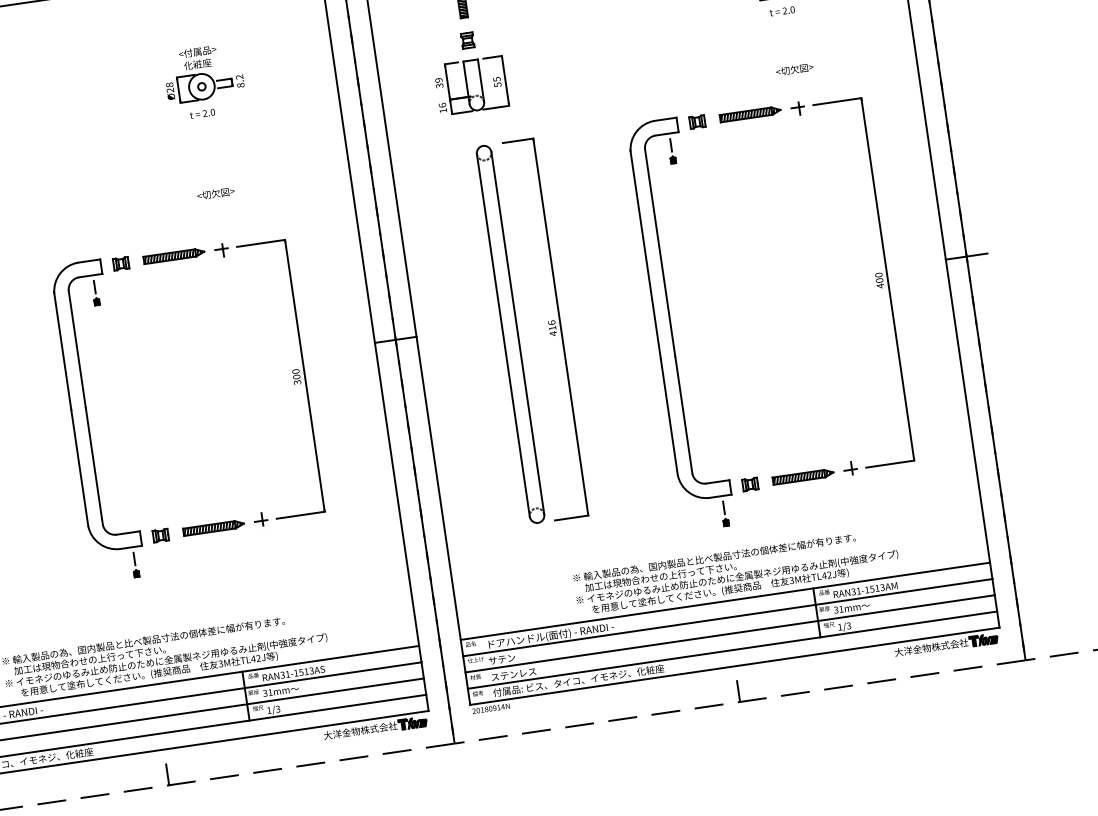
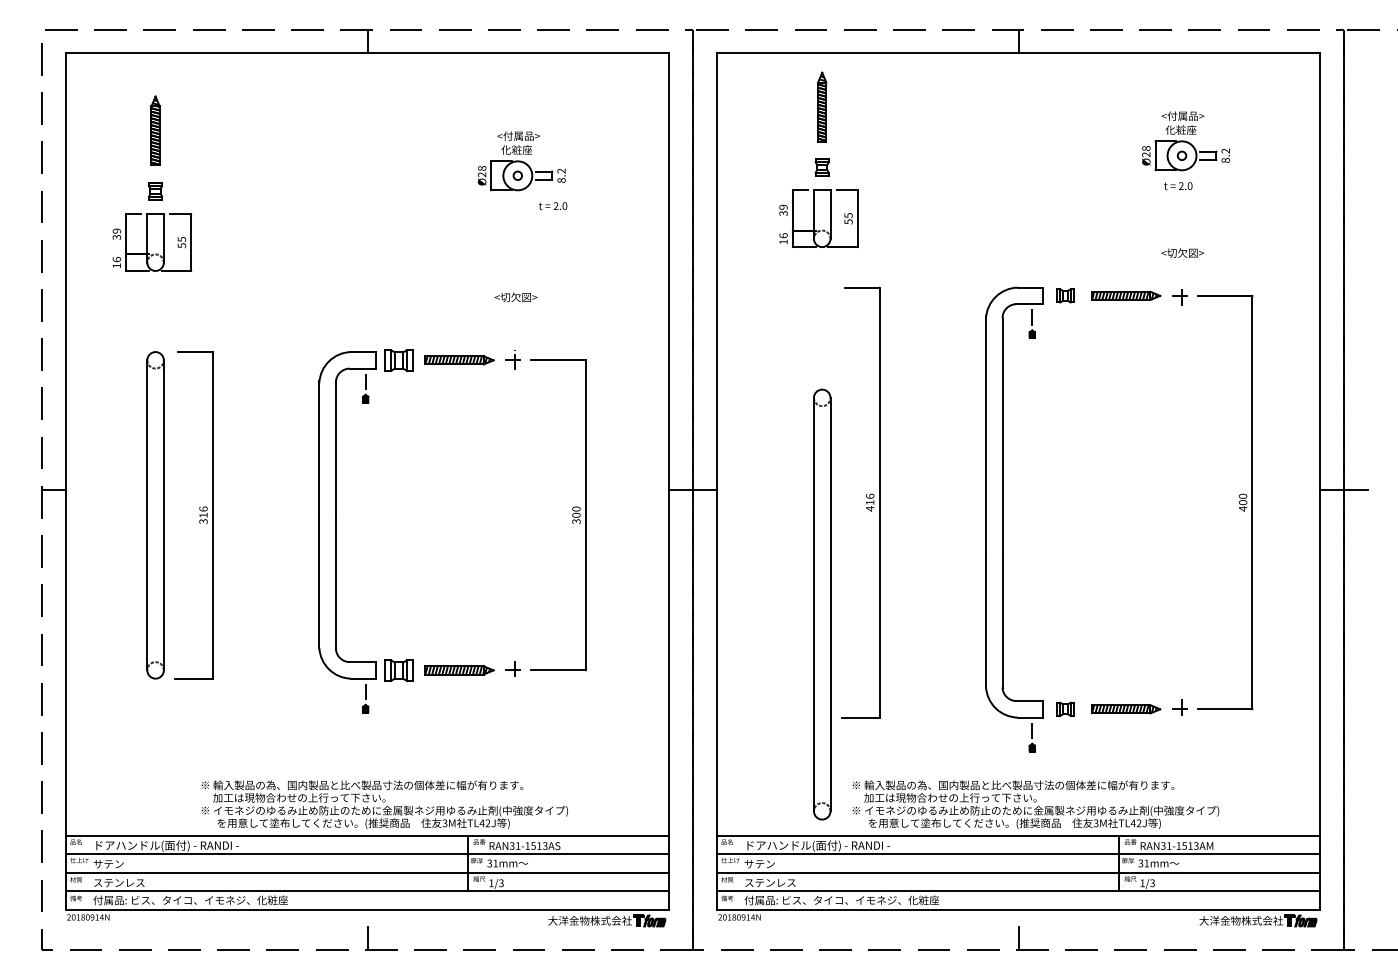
text: (202, 114) -> (553, 206), moved
part: (120, 263) -> (398, 359), size x1.6
part: (510, 334) -> (822, 604), moved
part: (160, 534) -> (398, 669), size x1.6

